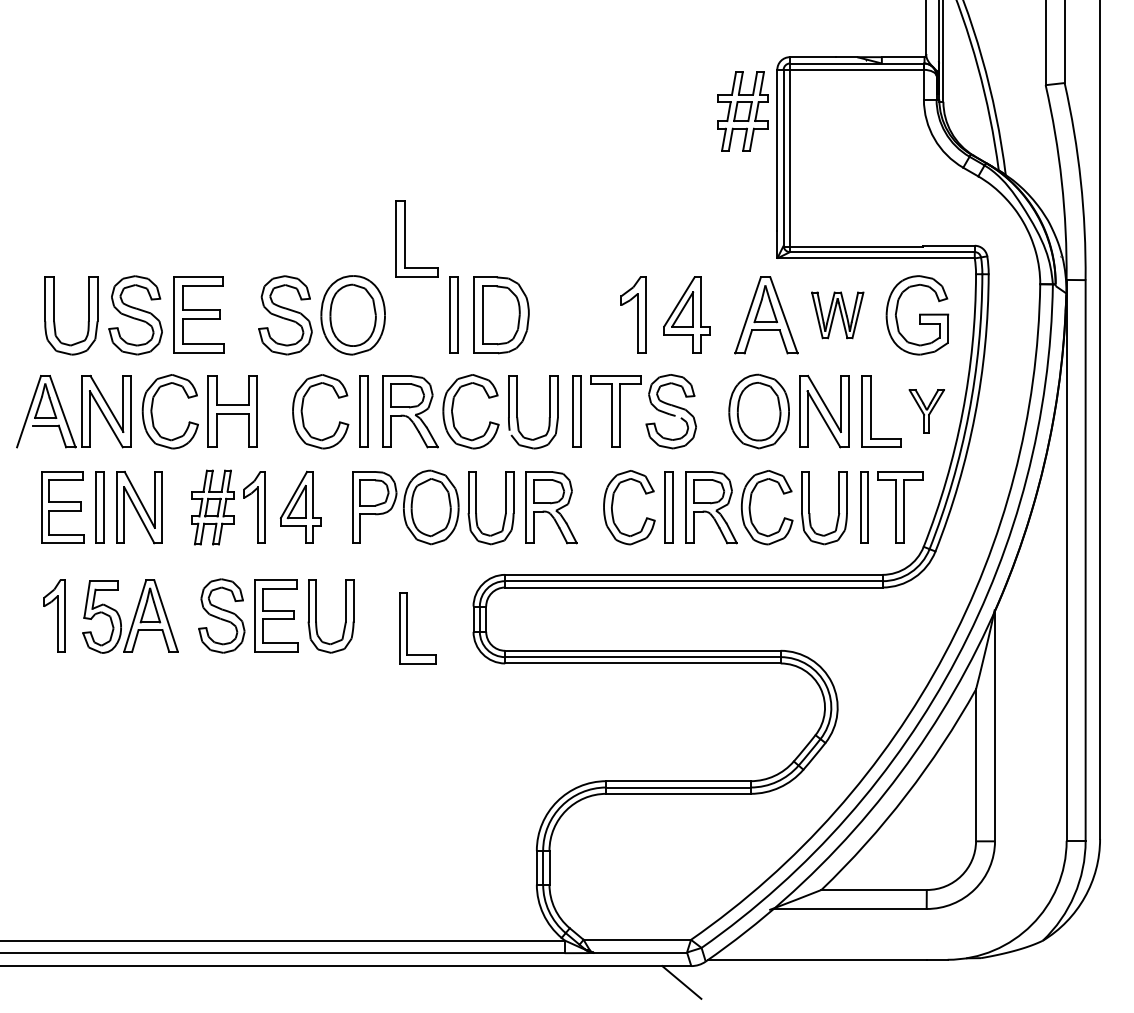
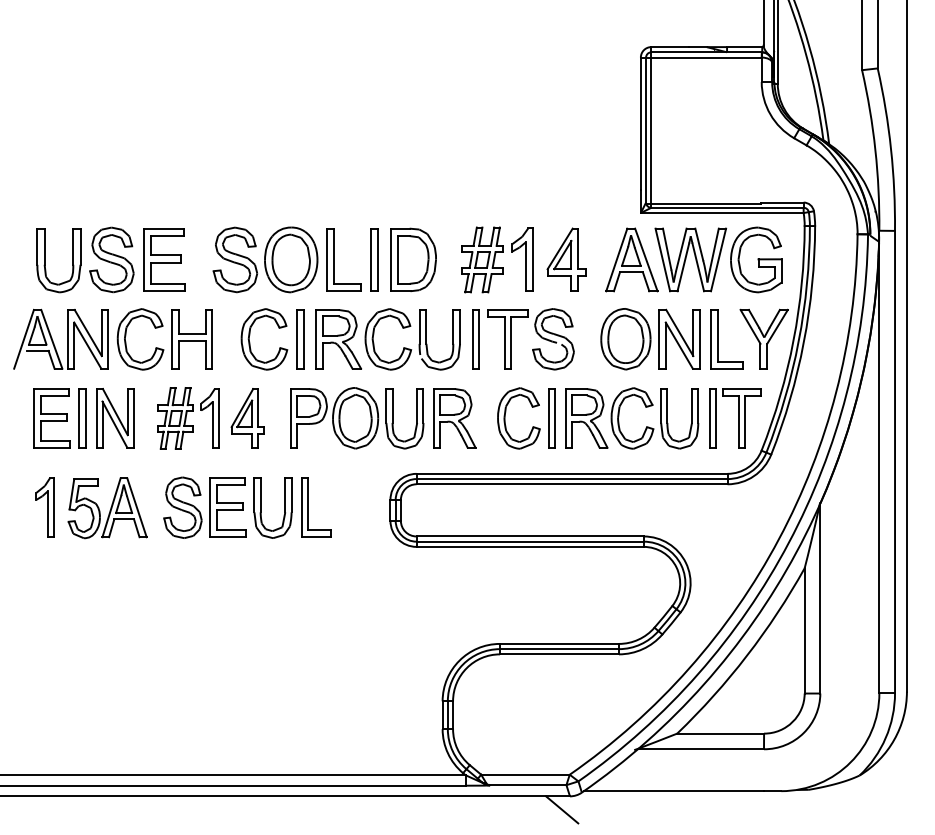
part: (742, 111) -> (482, 259), moved
part: (405, 238) -> (334, 259), moved
part: (837, 314) -> (690, 259), size x1.67
part: (926, 410) -> (763, 338), size x1.67
part: (408, 627) -> (308, 507), moved

